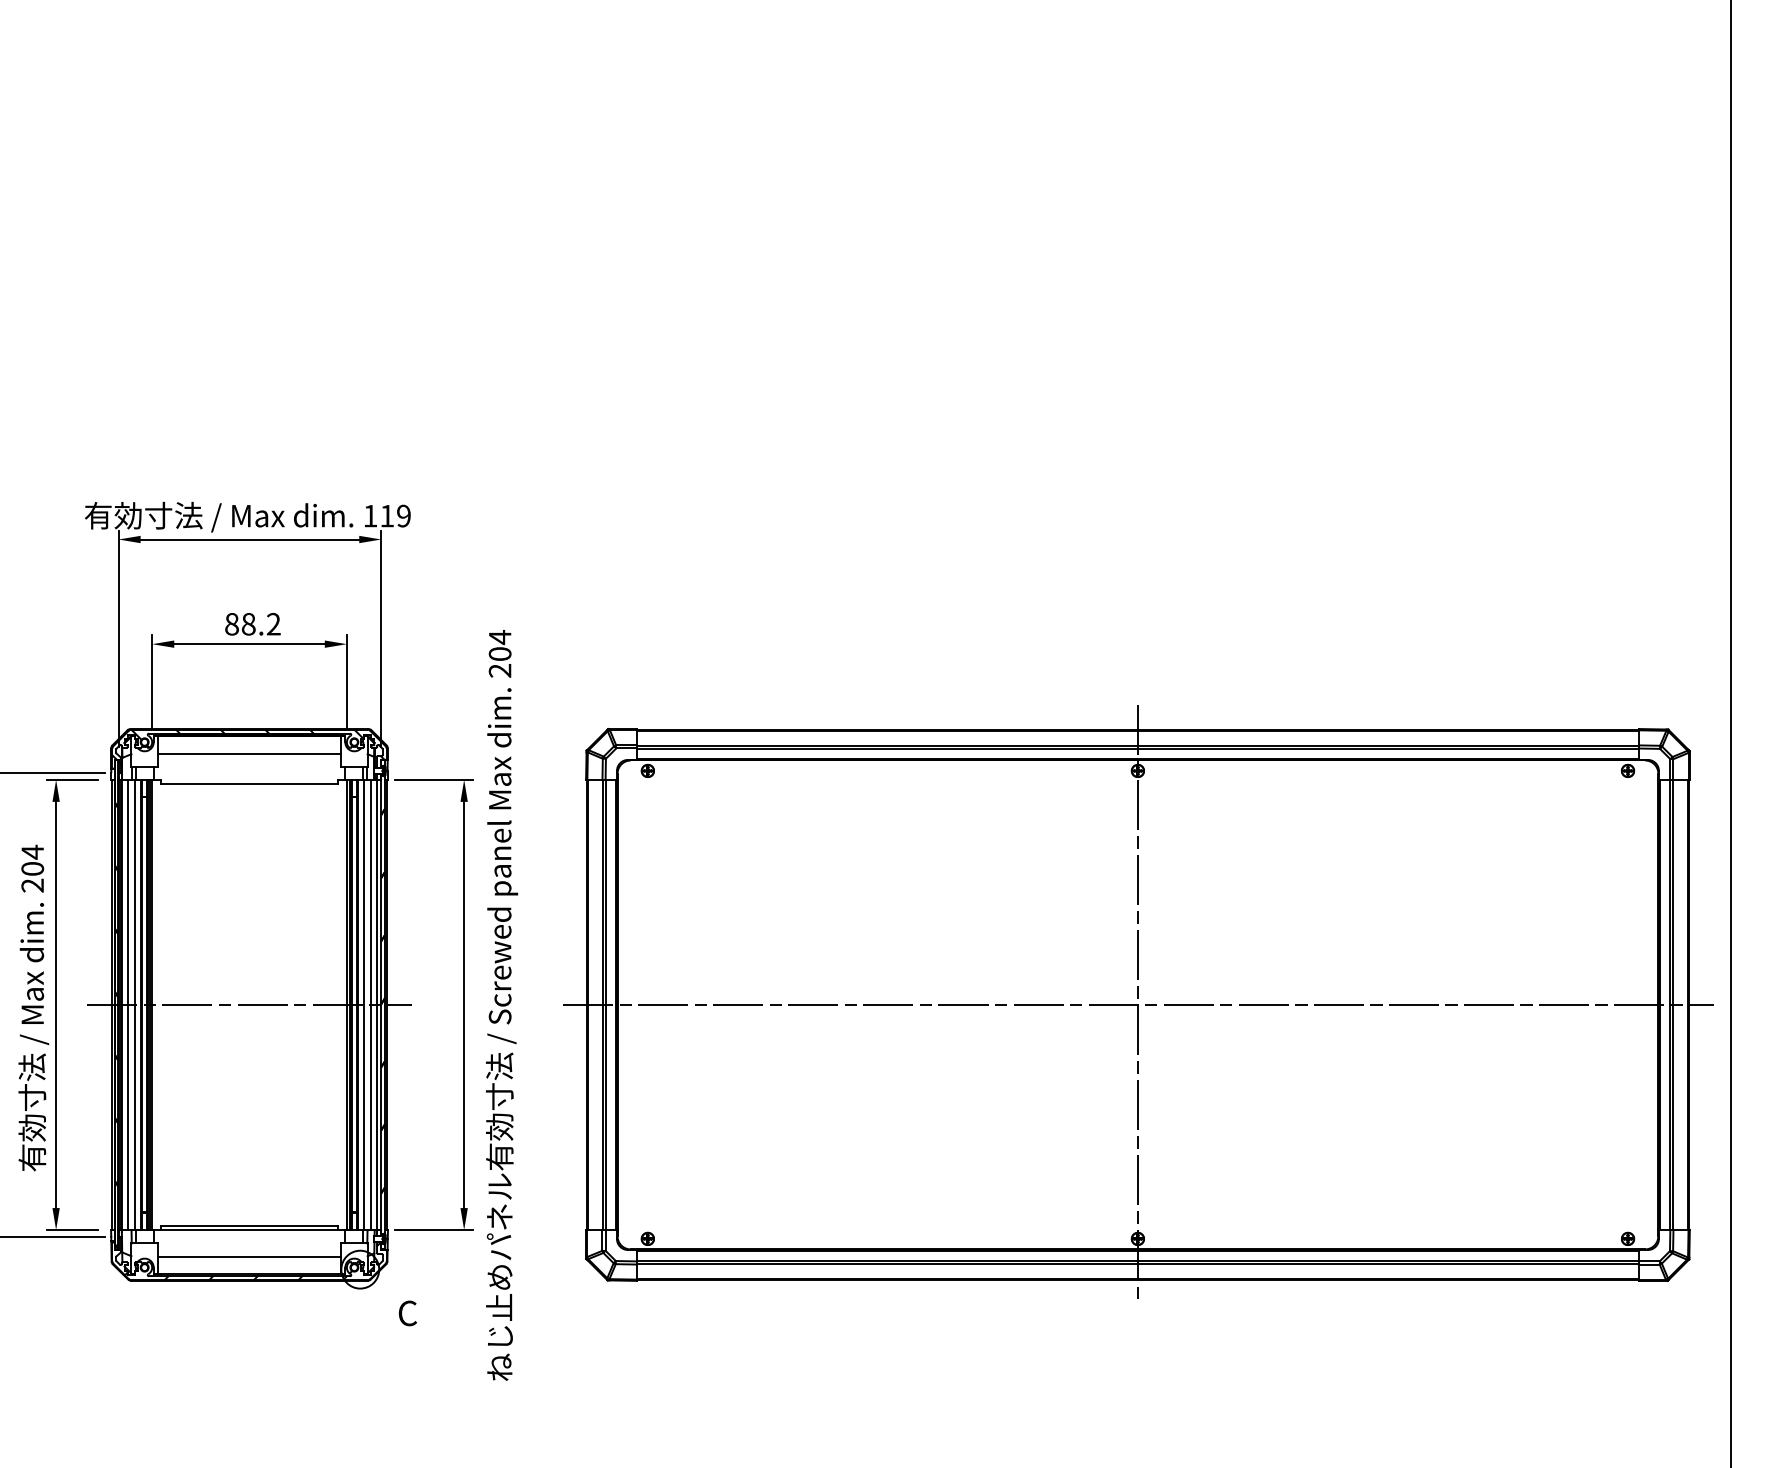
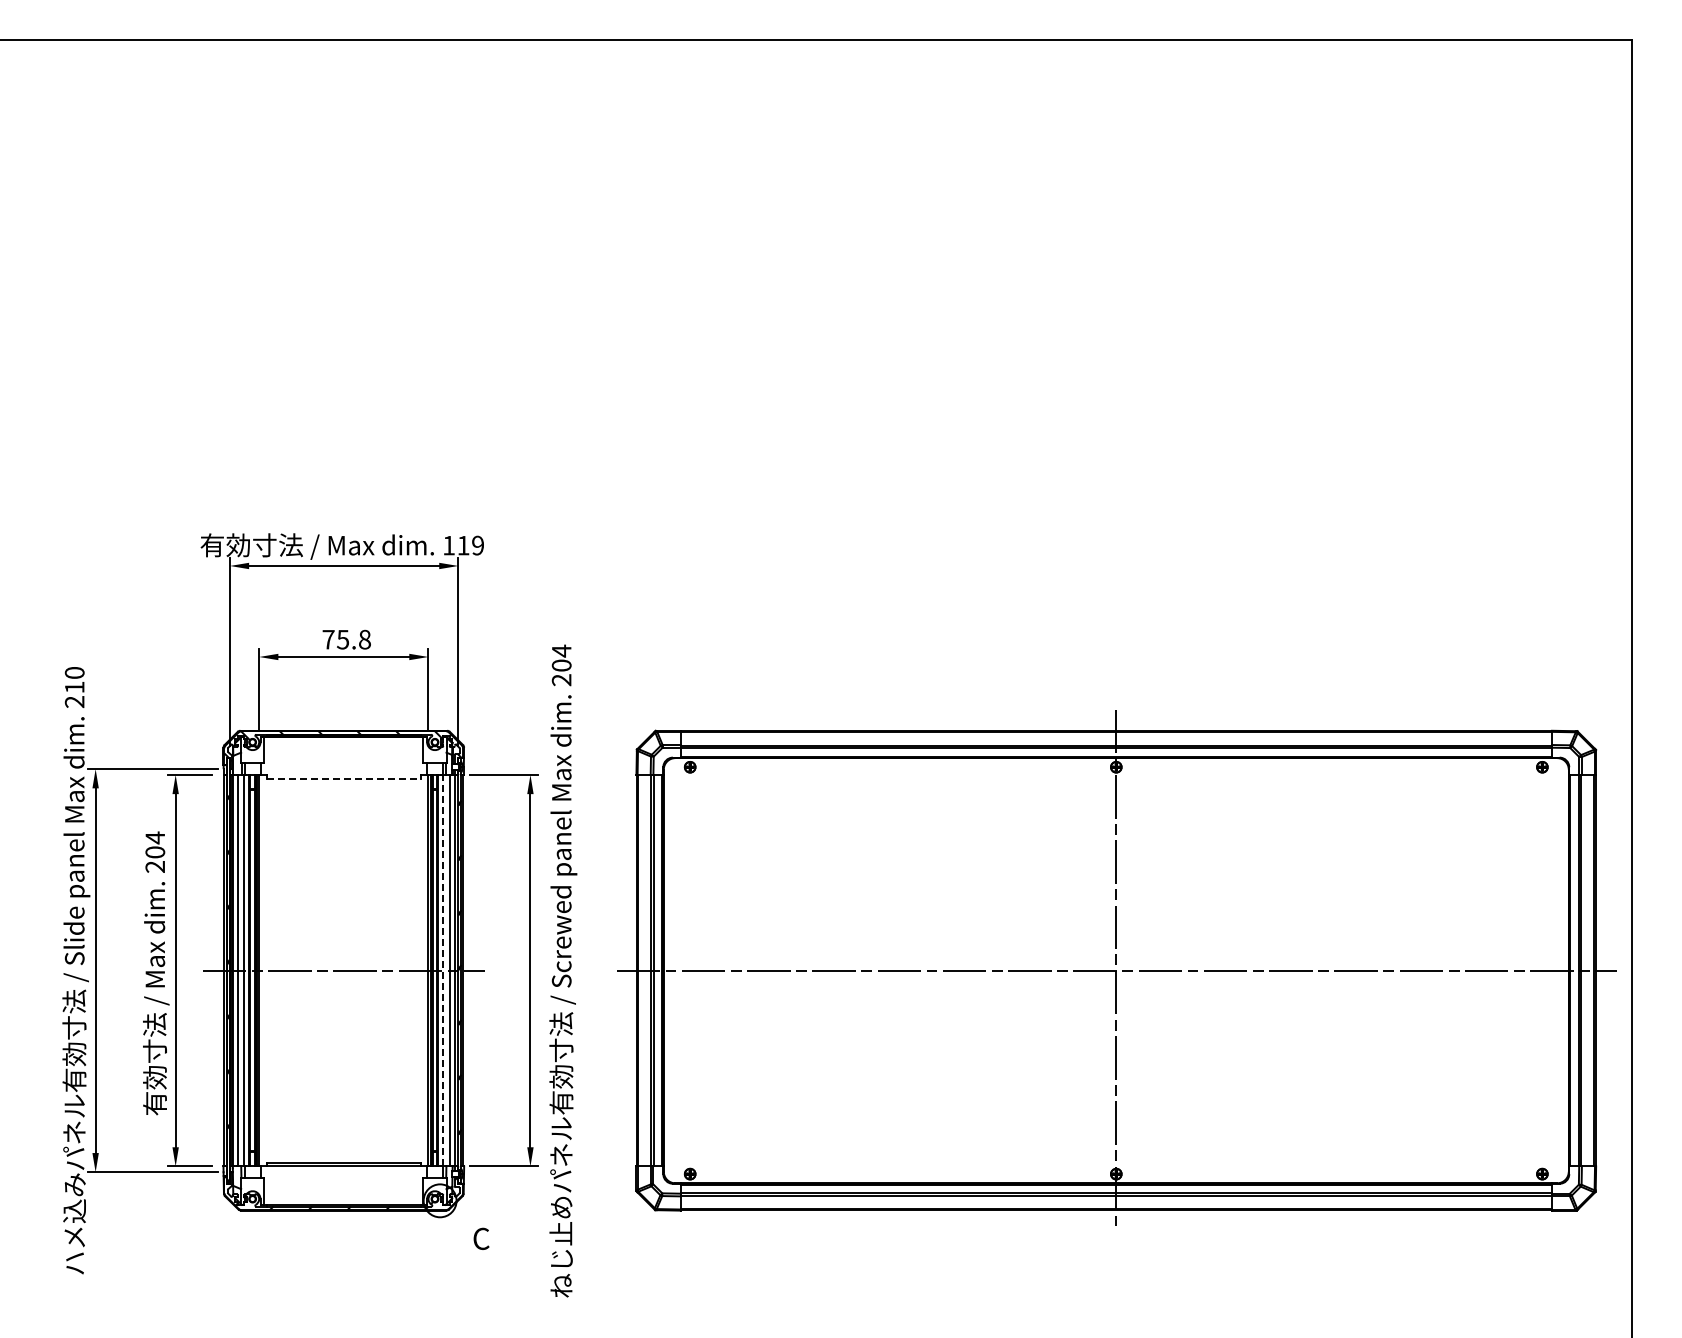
text: (252, 624) -> (346, 639), 88.2 -> 75.8
line: (249, 754) -> (343, 752), removed
line: (249, 783) -> (343, 778), solid -> dashed
line: (364, 1004) -> (443, 970), solid -> dashed
line: (249, 1256) -> (343, 1189), removed

